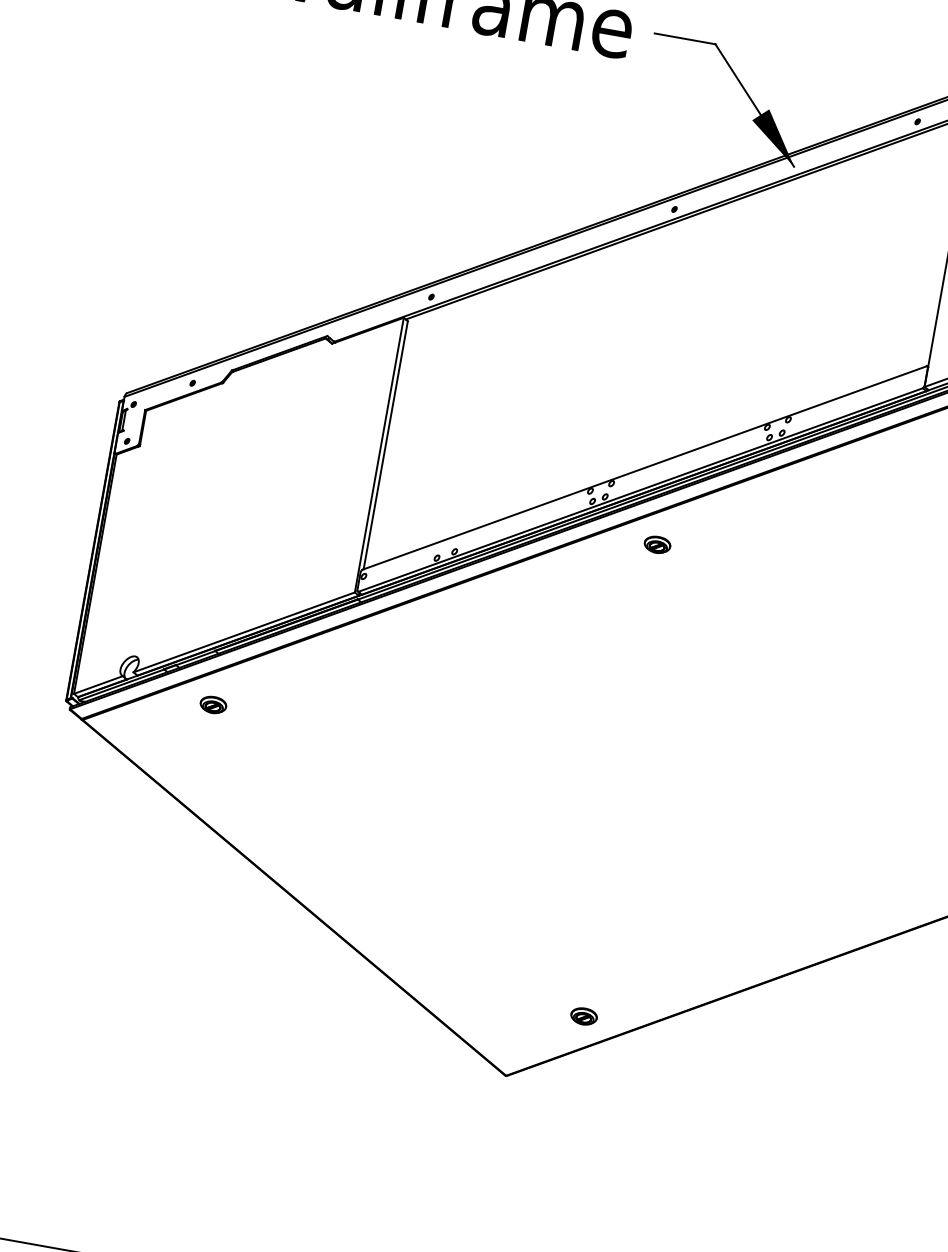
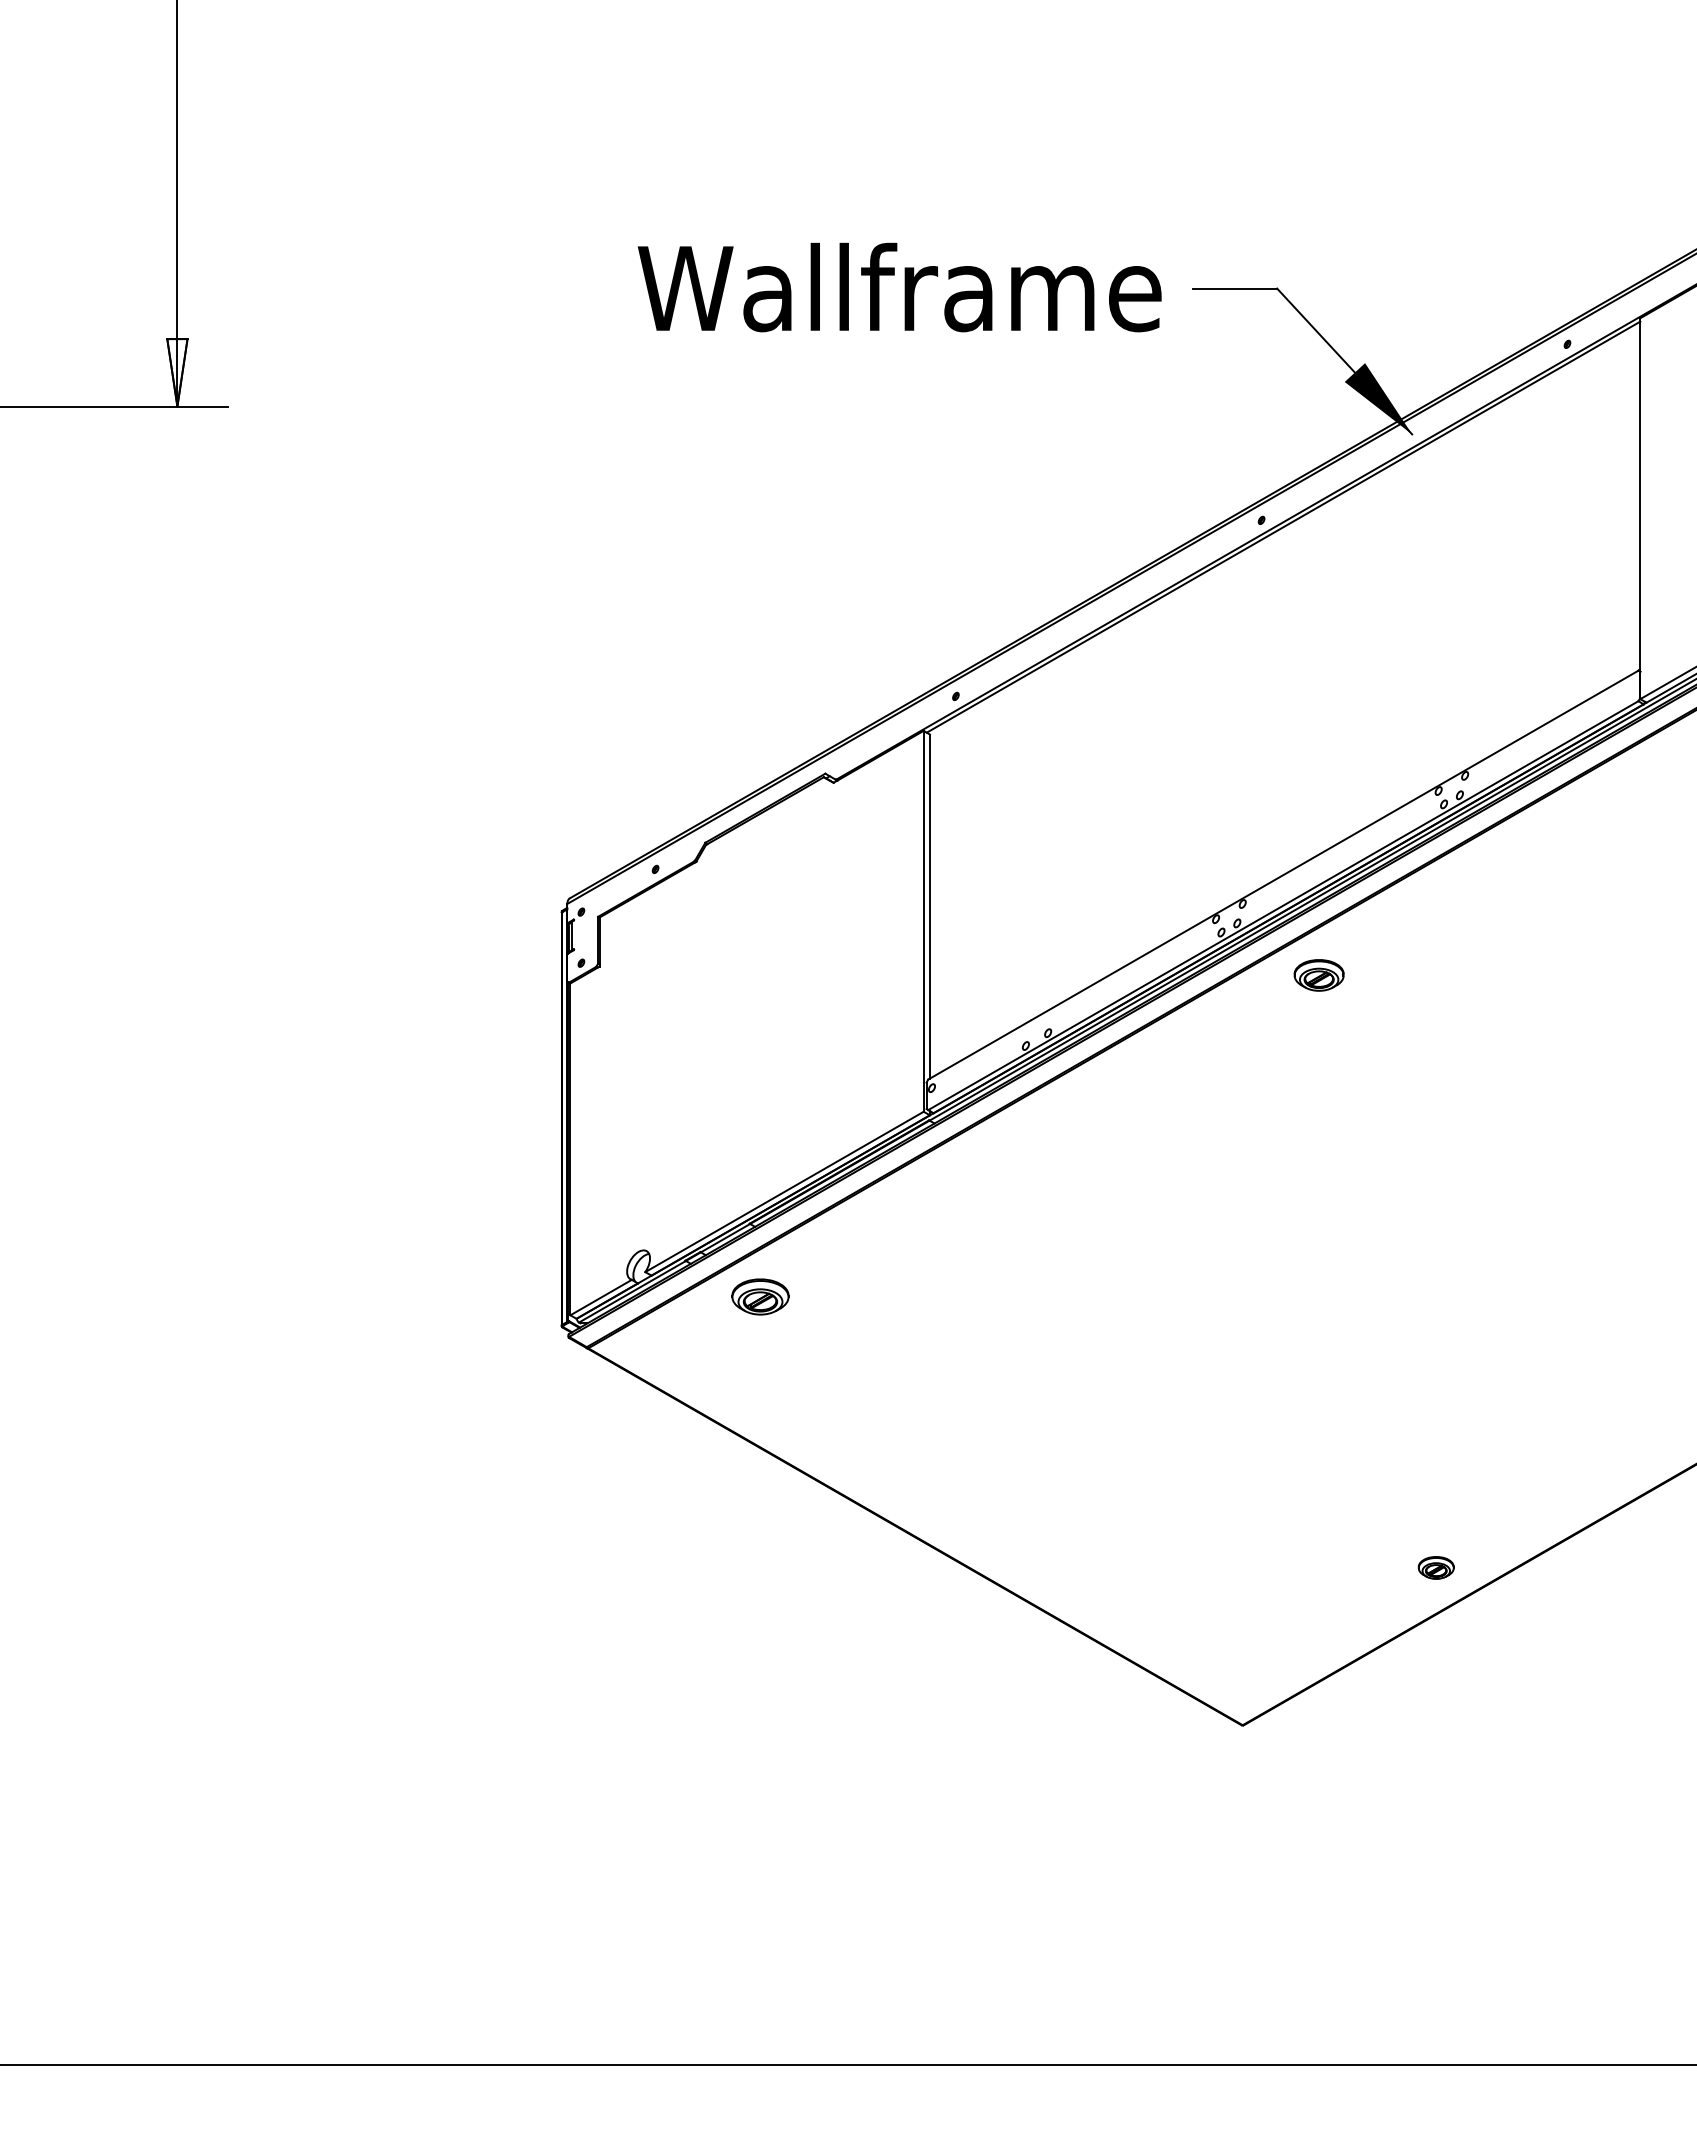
part: (657, 544) -> (1318, 975), size x1.4
part: (213, 704) -> (760, 1296), size x1.6
part: (583, 1016) -> (1435, 1567), moved

